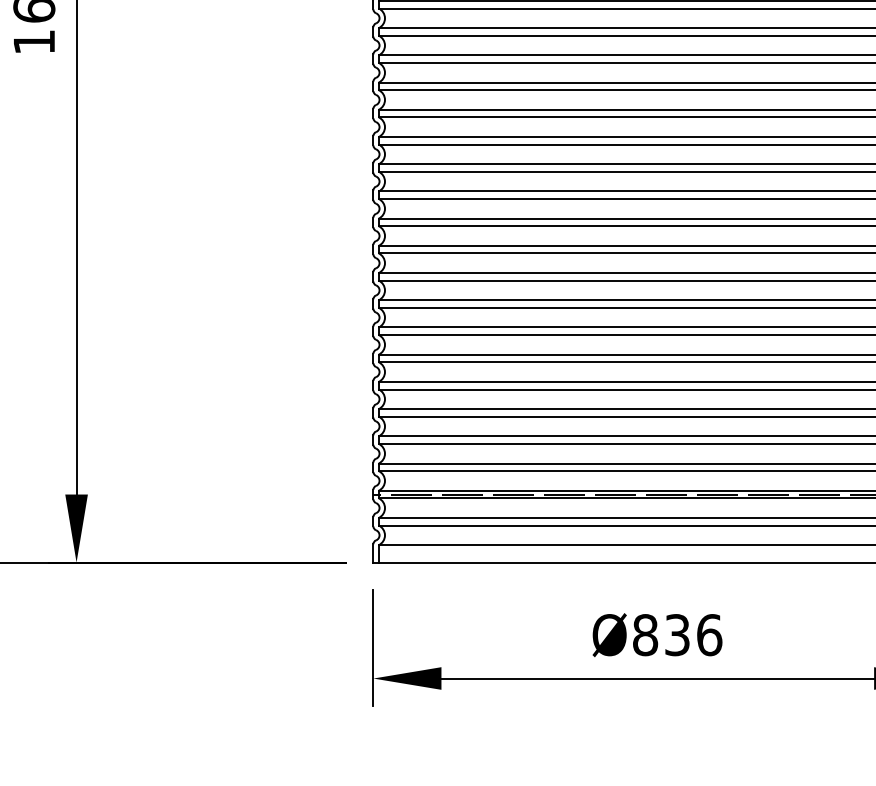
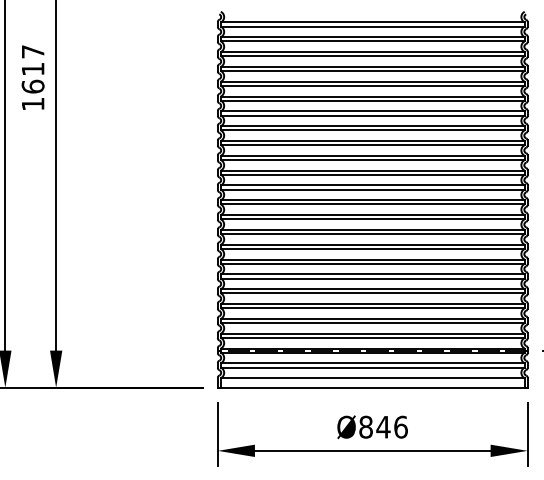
text: (677, 633) -> (383, 426), Ø836 -> Ø846

